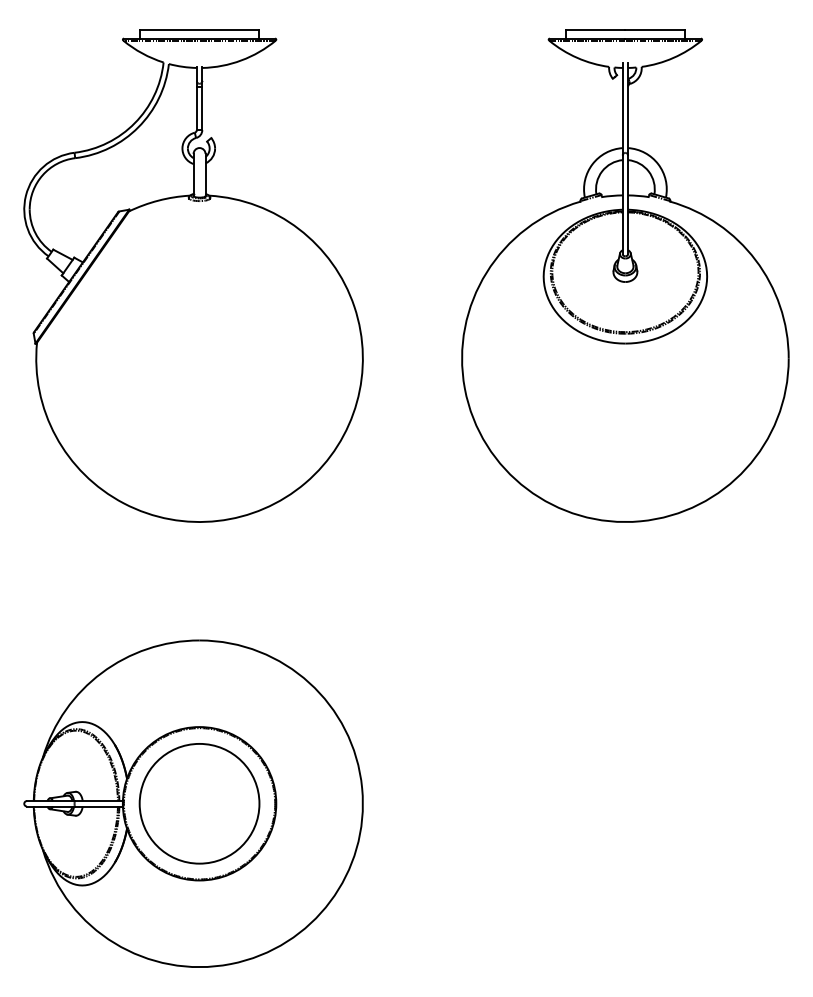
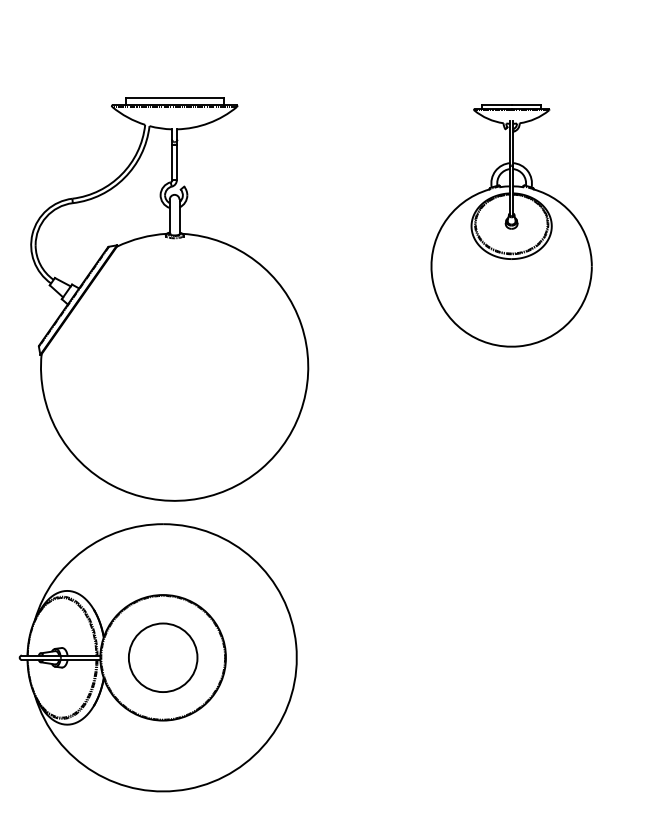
part: (193, 275) -> (169, 299), moved
part: (625, 275) -> (511, 225), size x0.6
circle: (199, 803) -> (163, 657), size x0.7

